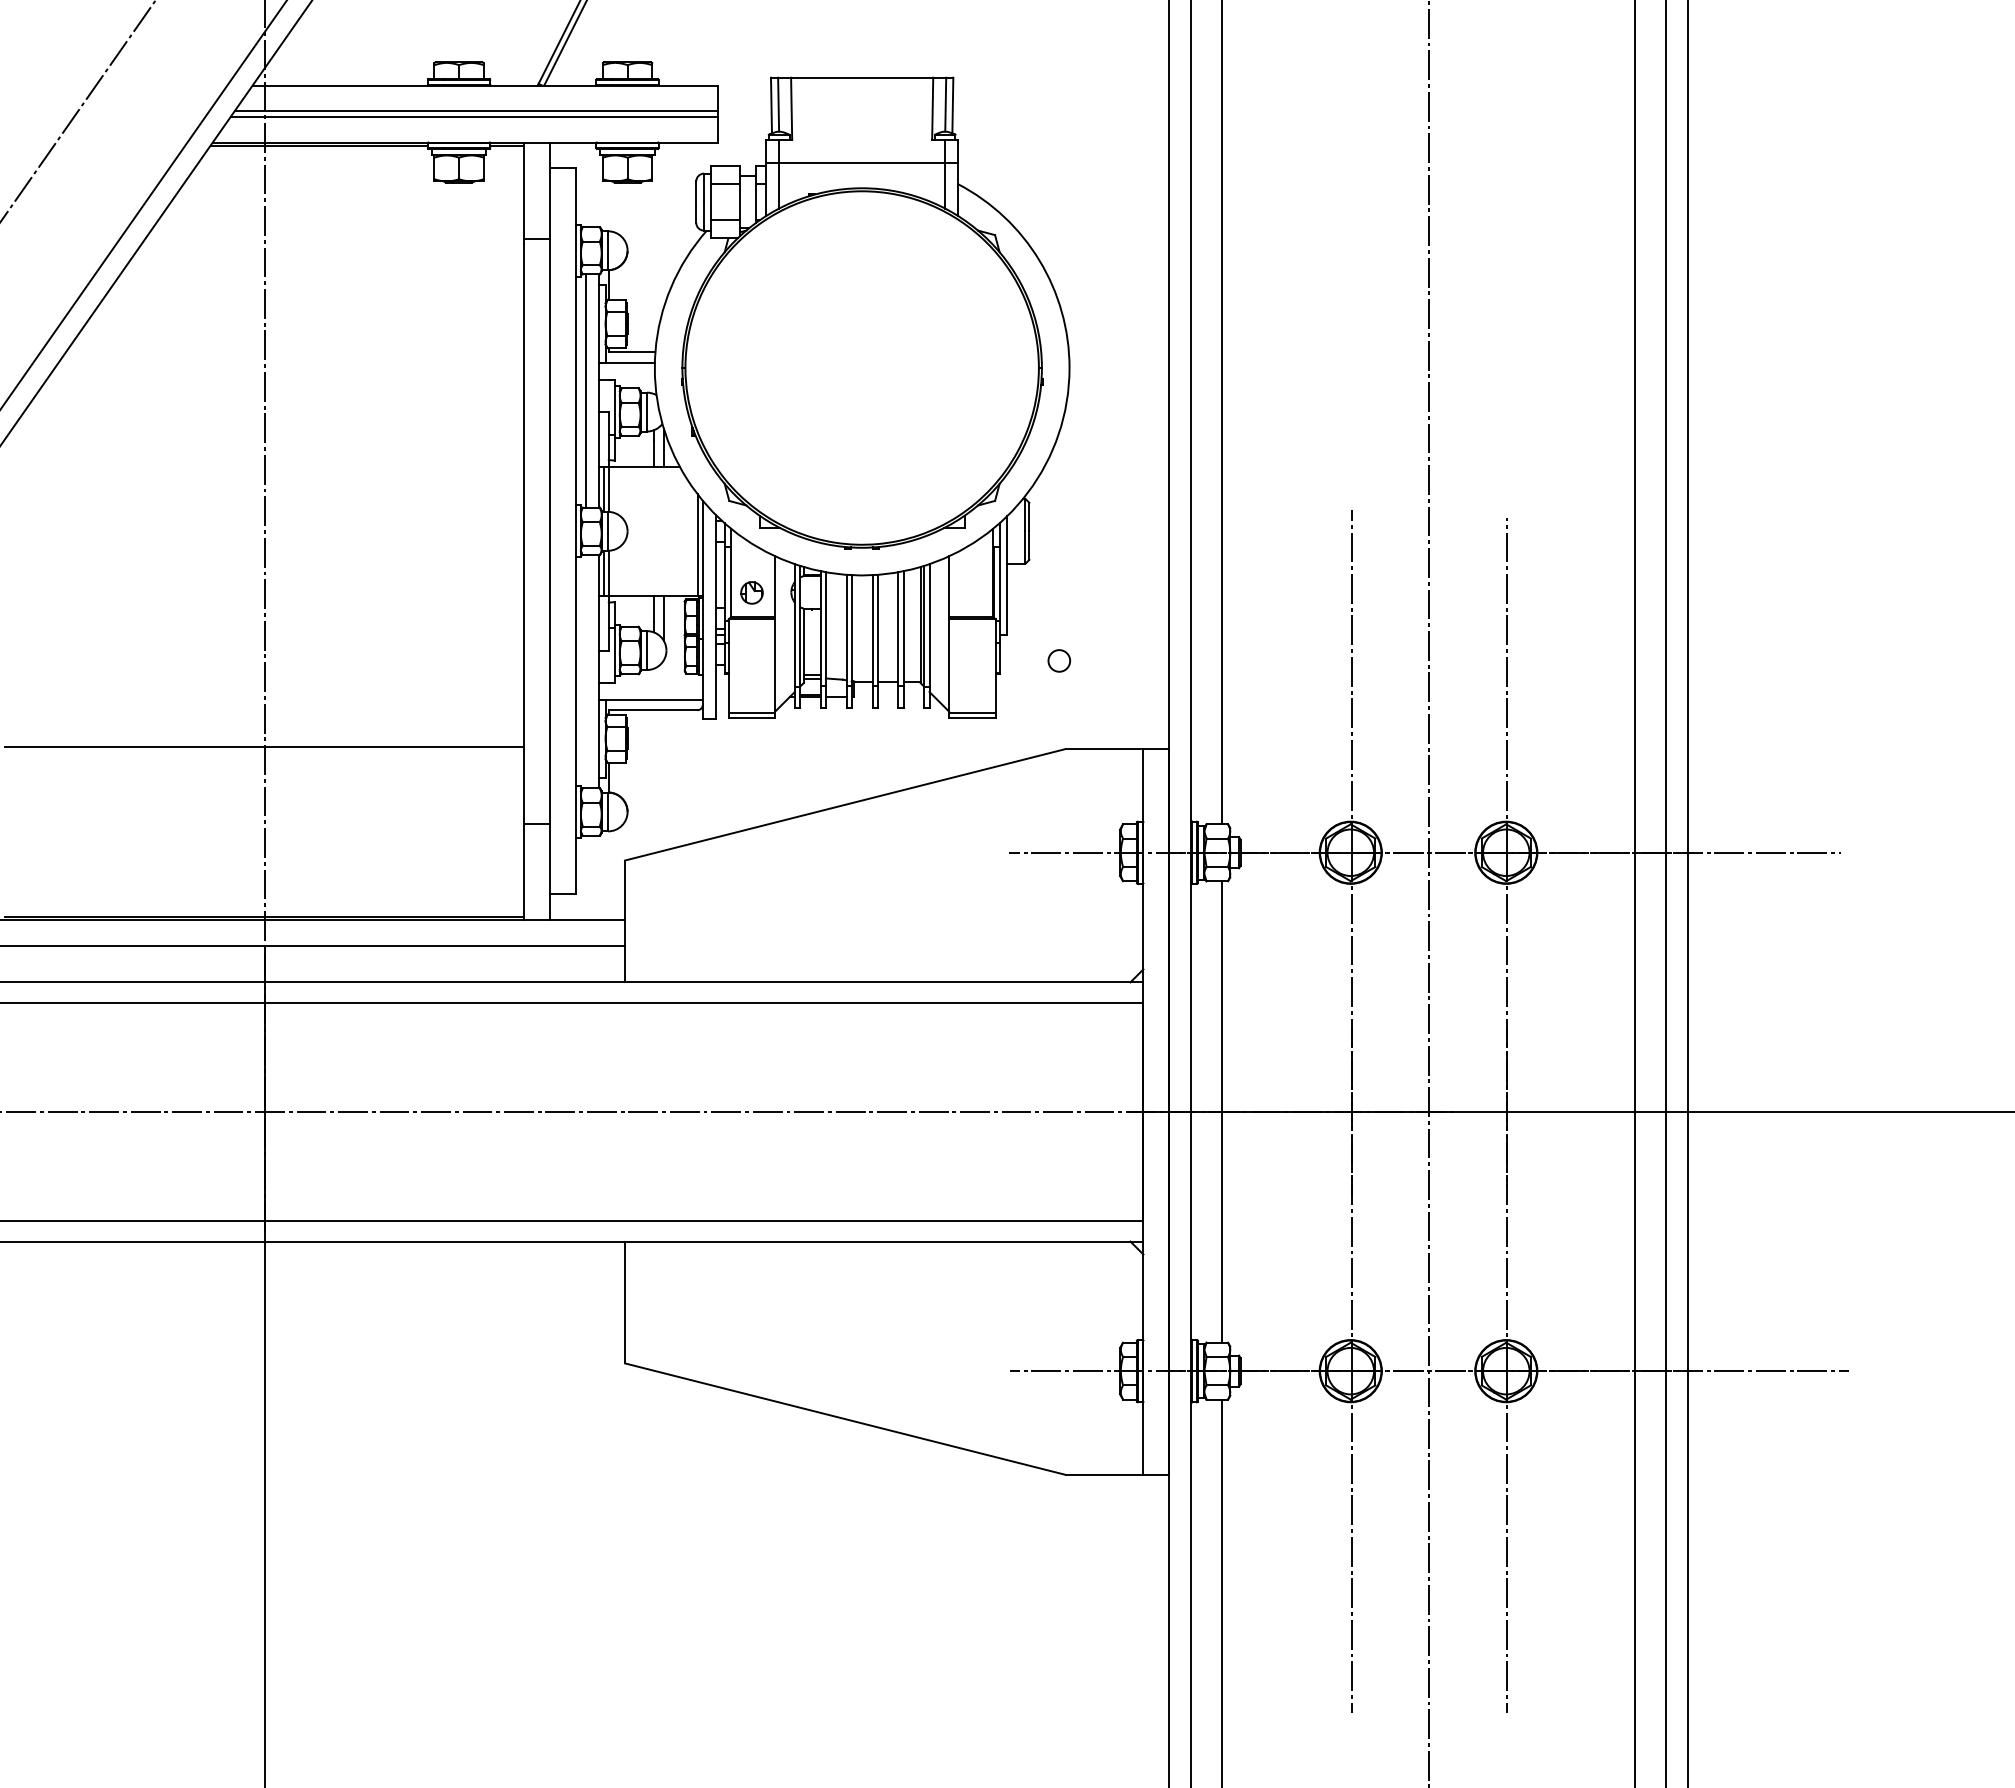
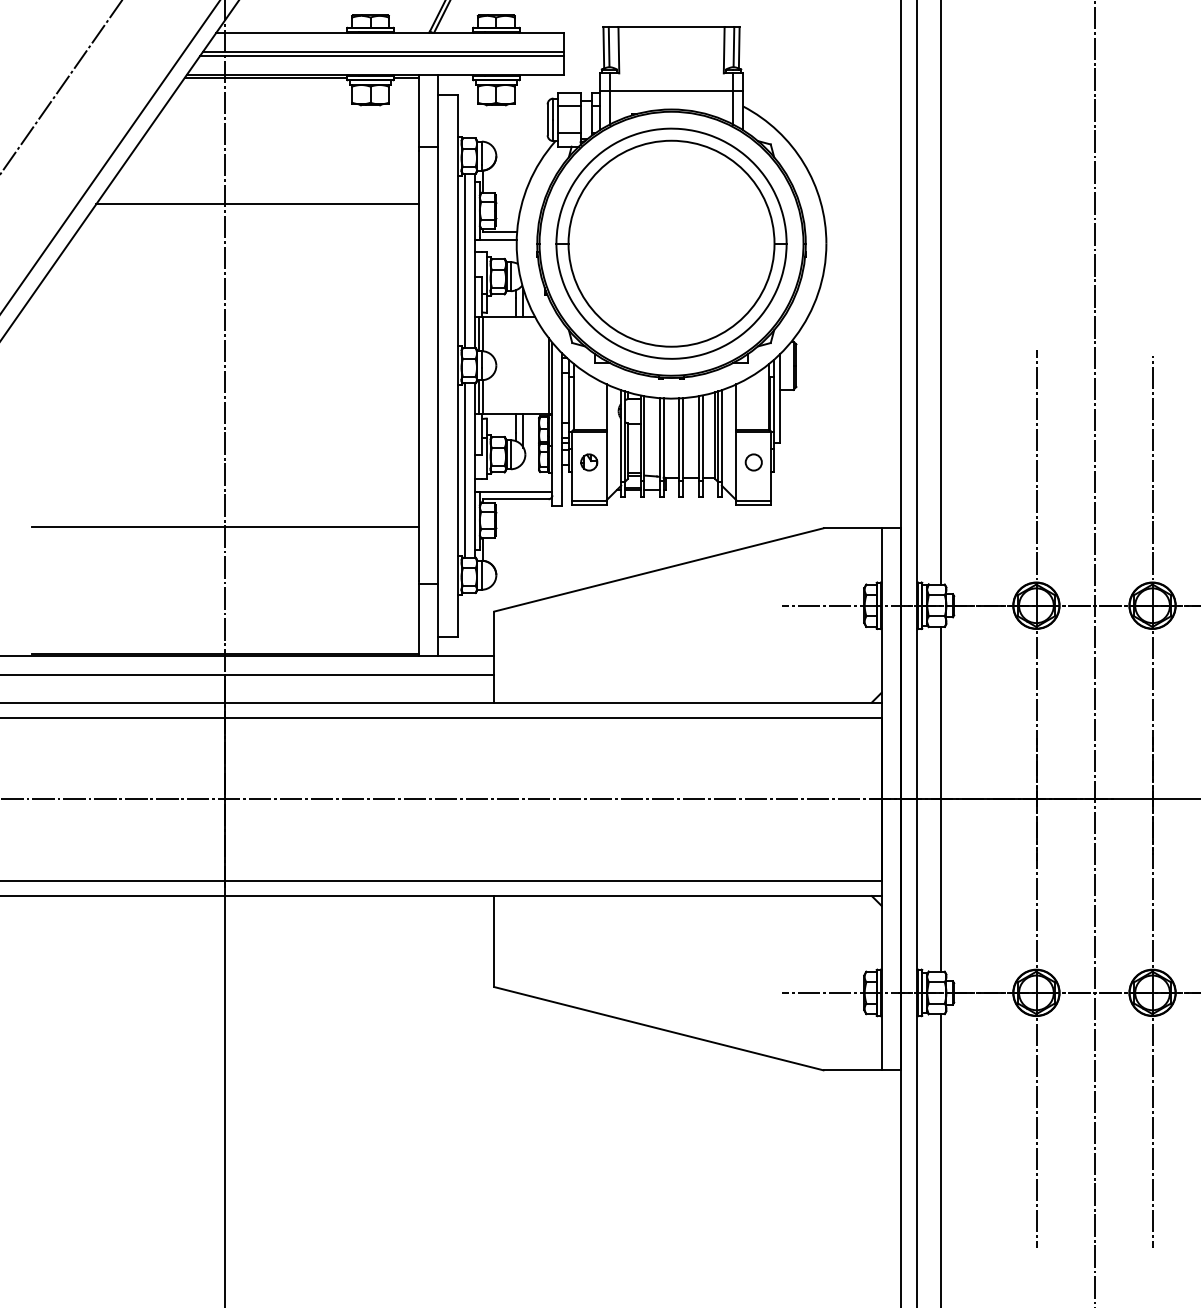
line: (307, 315) -> (257, 204), added
part: (862, 368) -> (671, 244), added
part: (751, 592) -> (588, 462), moved
circle: (1059, 660) -> (753, 462), moved
line: (586, 671) -> (465, 470), added

